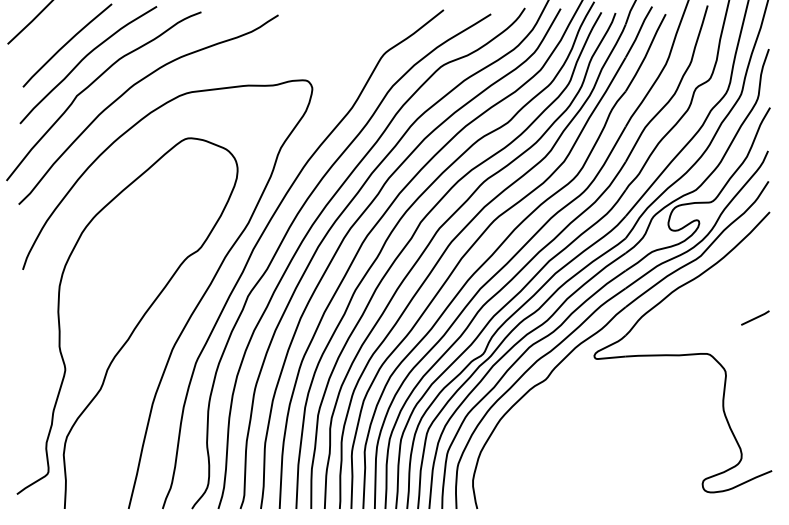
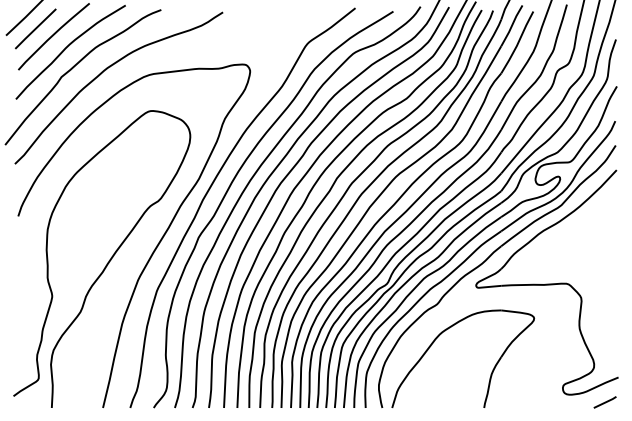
line: (44, 35) -> (35, 28), added
line: (755, 317) -> (605, 401), moved
part: (613, 464) -> (491, 372), added

